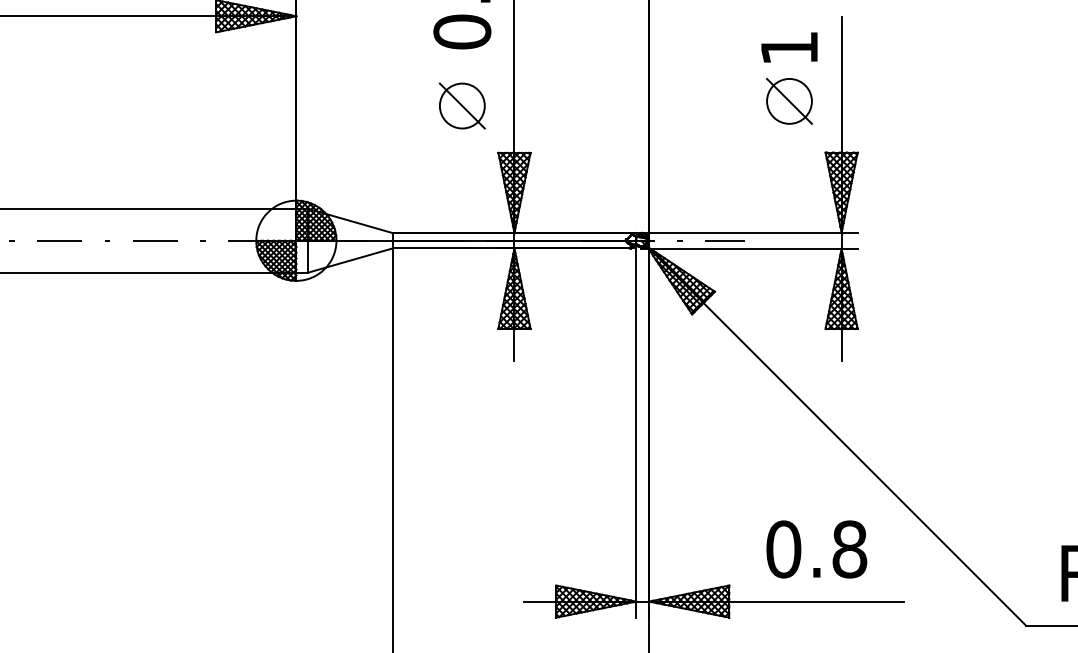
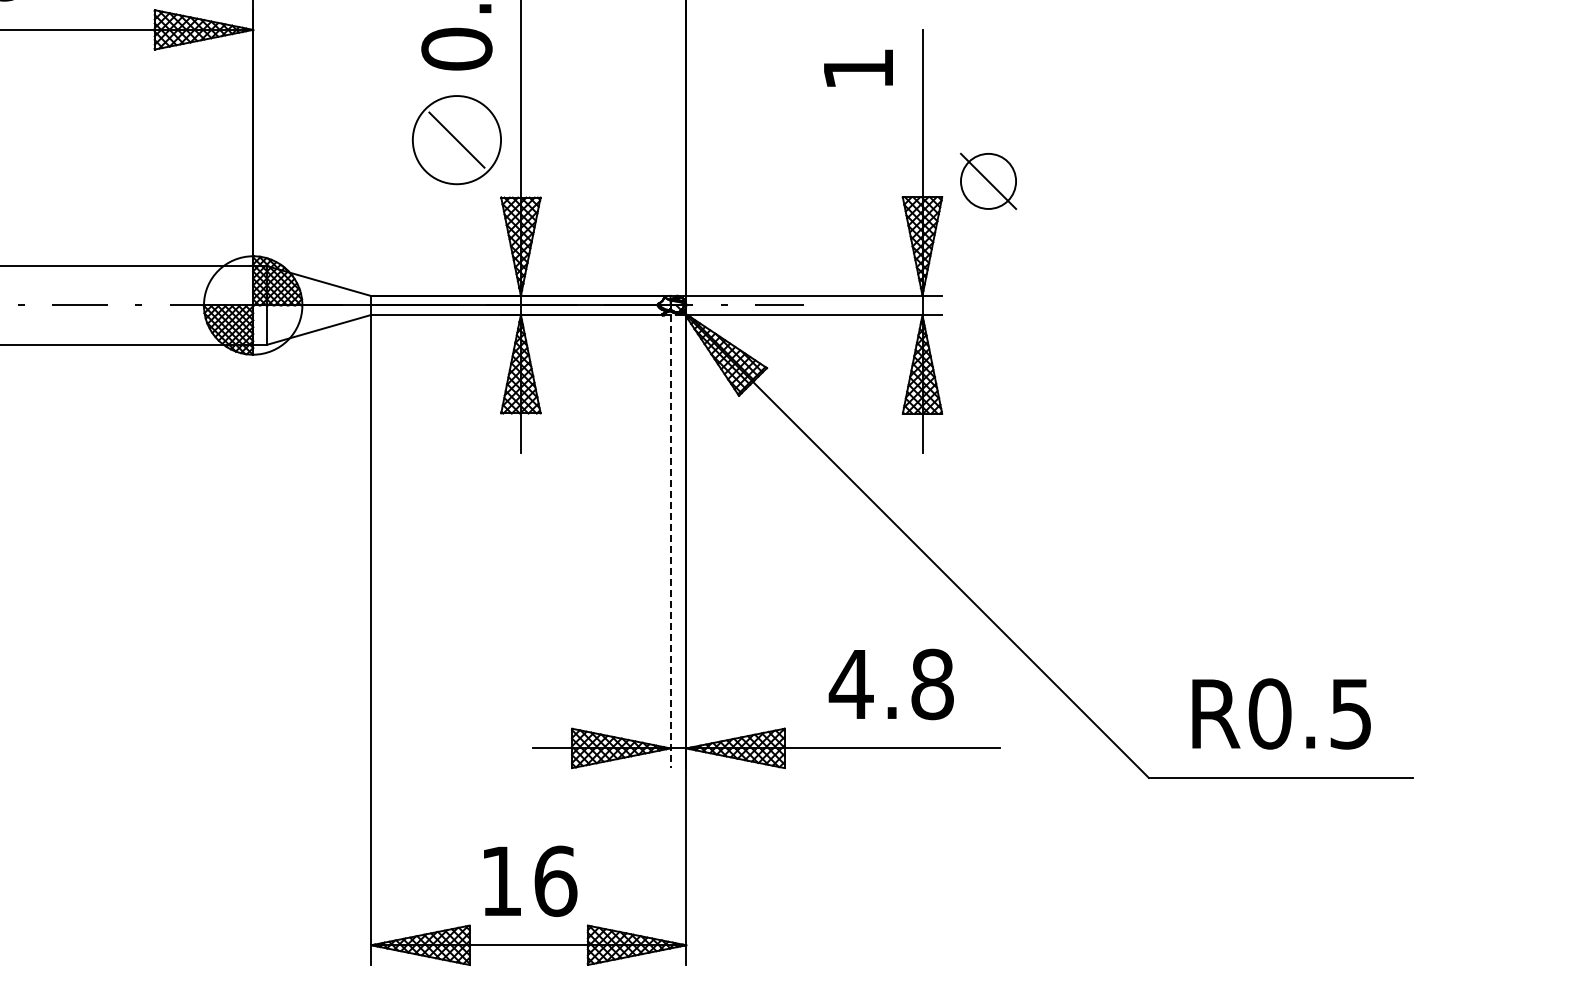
part: (789, 100) -> (988, 180), moved
circle: (462, 105) -> (456, 139), size x1.6
line: (636, 433) -> (670, 542), solid -> dashed
text: (782, 549) -> (850, 684), 0.8 -> 4.8

